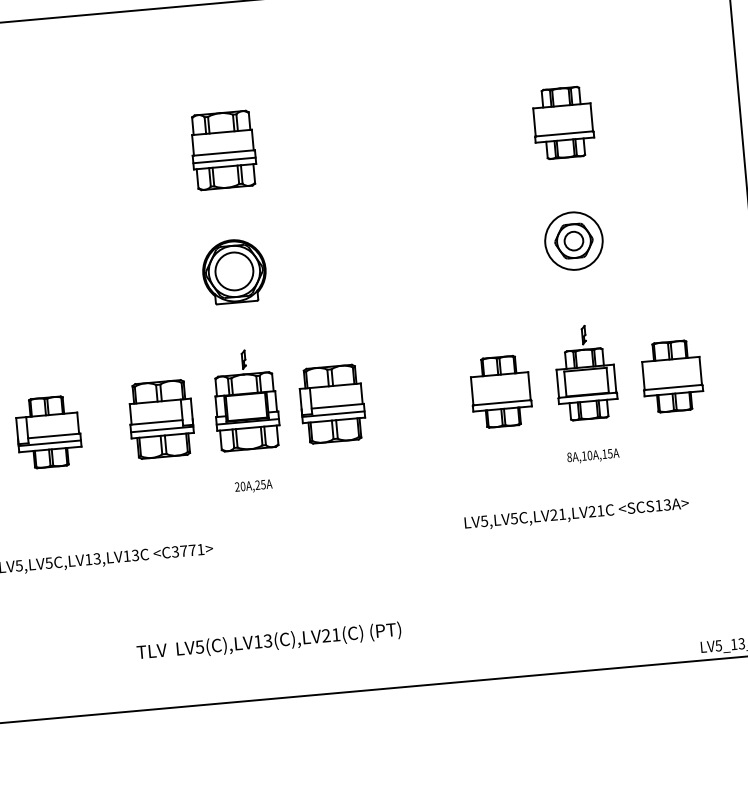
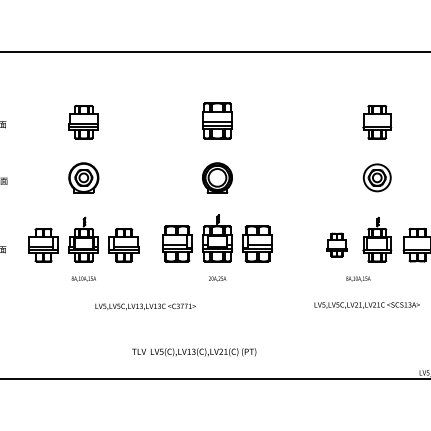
part: (499, 390) -> (336, 244), size x0.7
text: (593, 454) -> (358, 278), moved
text: (269, 642) -> (194, 352), moved

